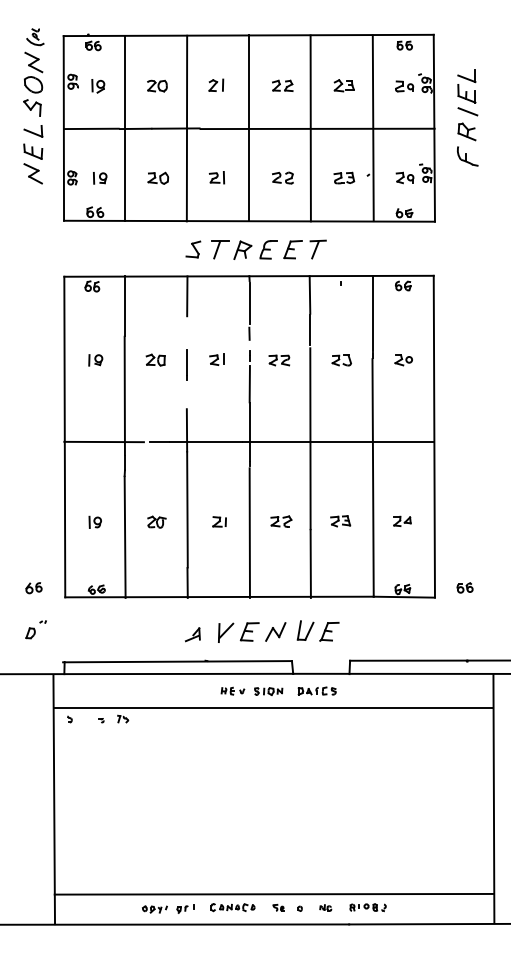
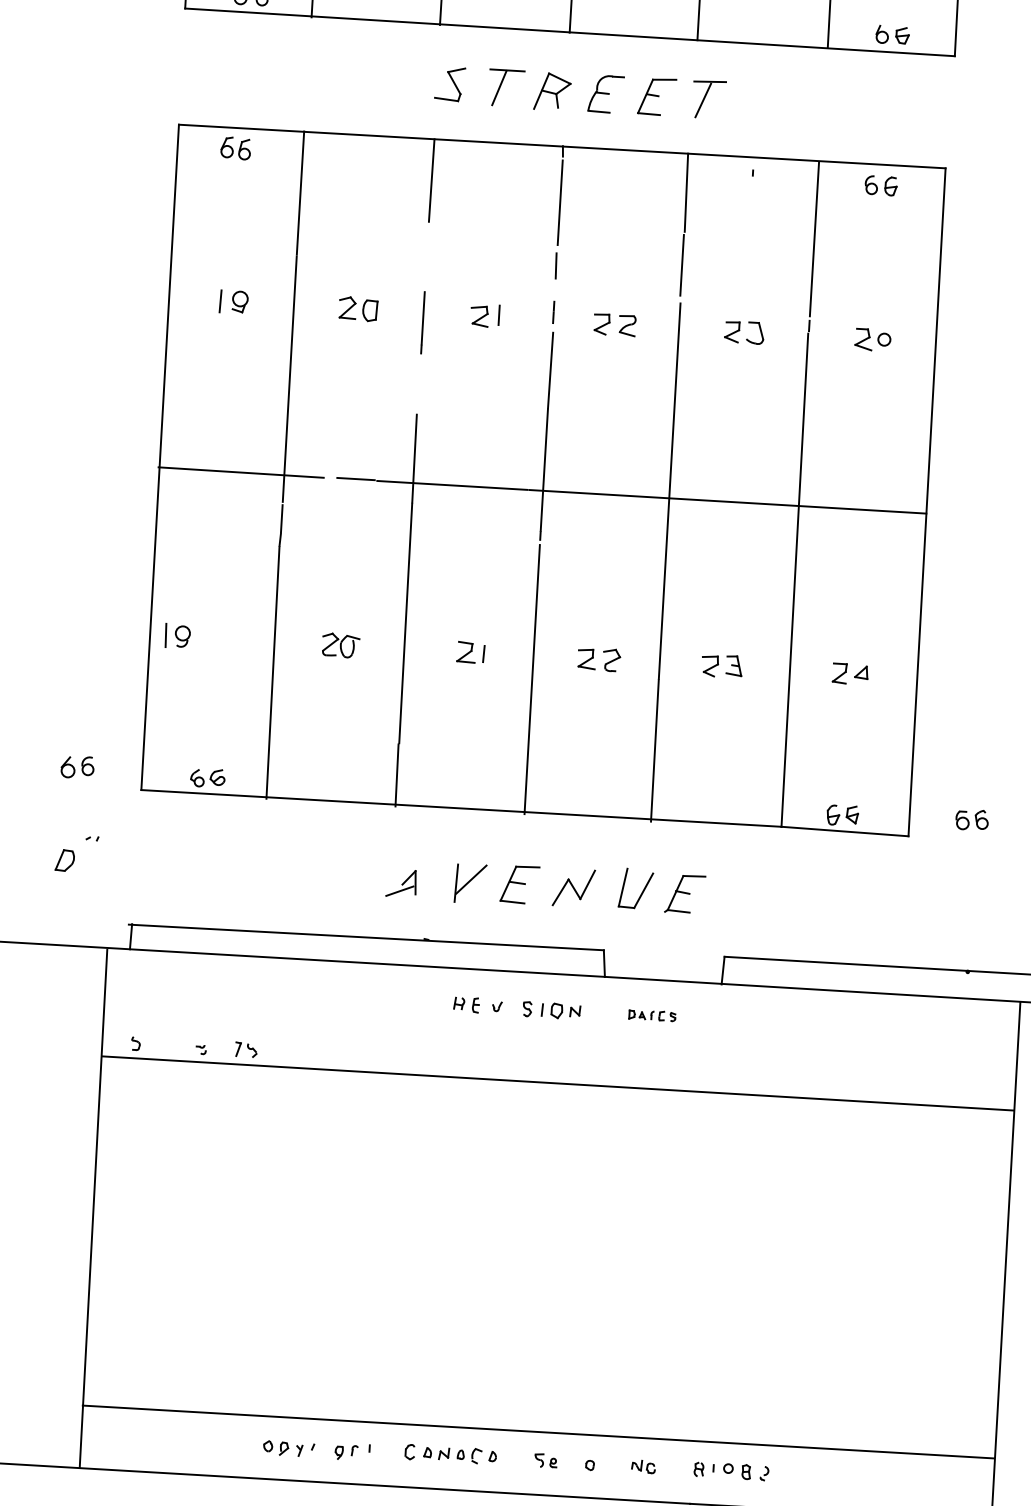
part: (94, 521) -> (176, 634), moved
part: (316, 690) -> (651, 1014), size x0.6
line: (273, 708) -> (557, 1083), moved

